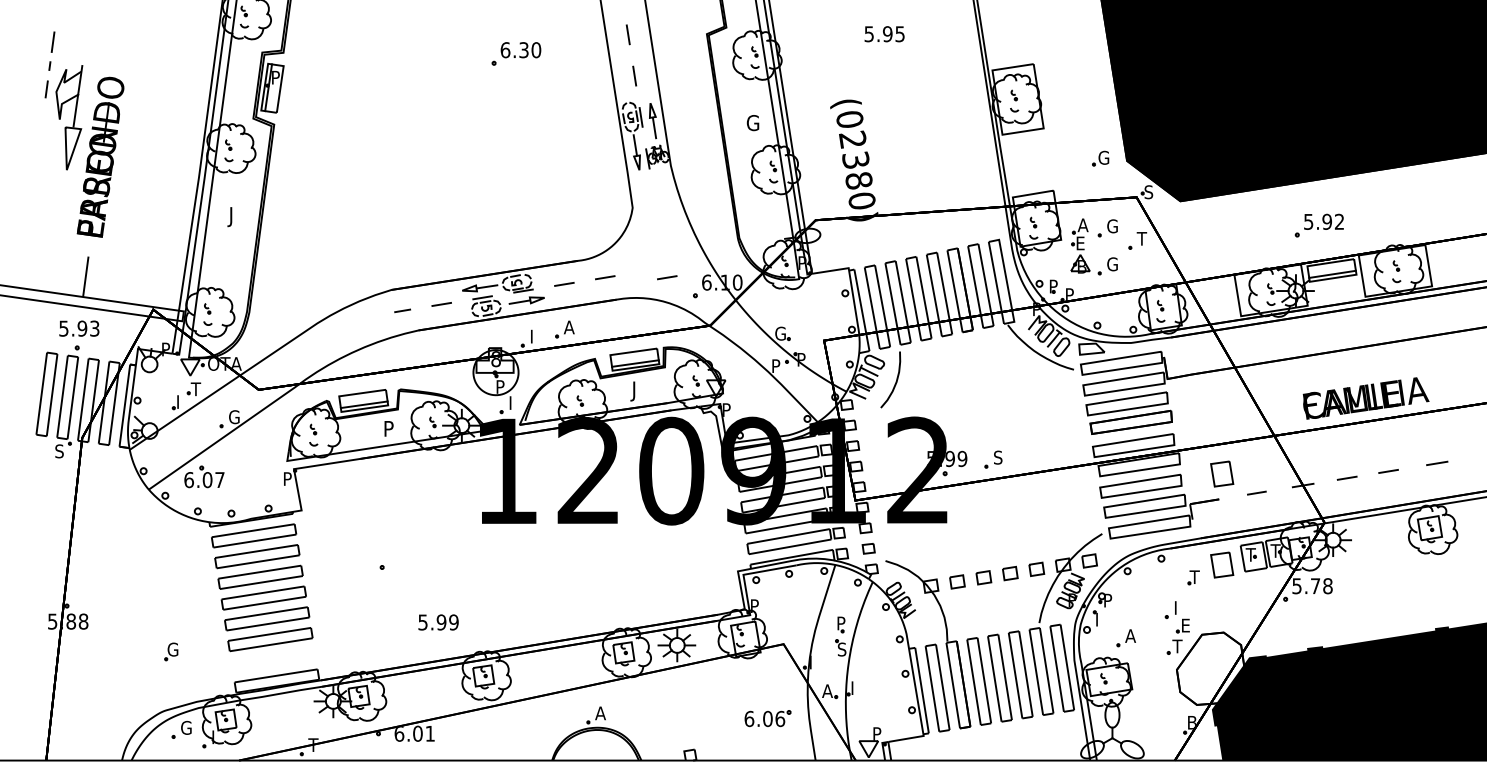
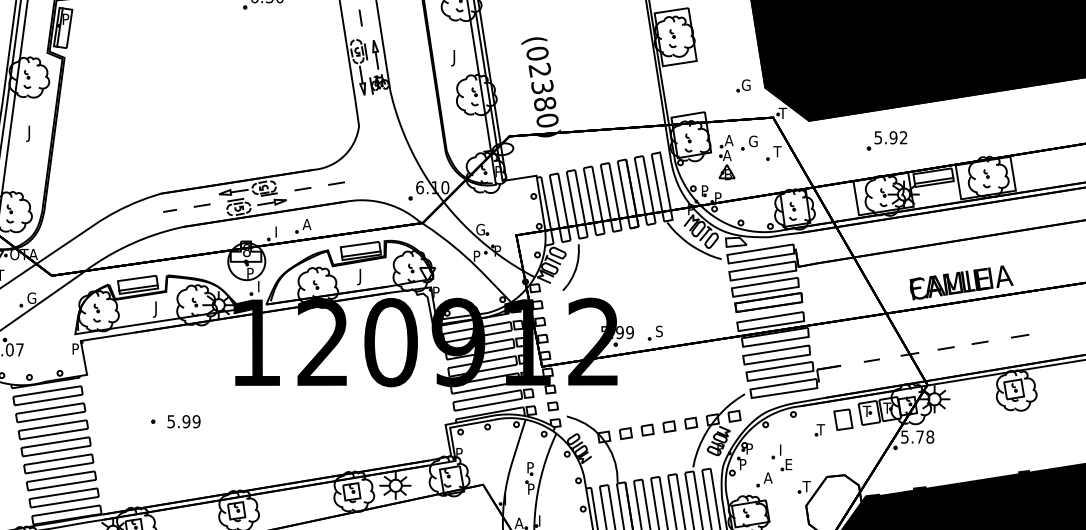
text: (751, 125) -> (456, 58), G -> J
text: (1148, 192) -> (782, 113), S -> T
part: (1318, 225) -> (886, 140), moved
text: (1080, 243) -> (727, 155), E -> A
part: (1107, 266) -> (749, 174), removed
line: (667, 277) -> (387, 183), removed
text: (387, 430) -> (157, 309), P -> J
part: (1222, 473) -> (843, 344), removed
text: (1100, 616) -> (743, 461), I -> P
part: (1176, 617) -> (781, 457), moved
text: (438, 622) -> (183, 421), moved
text: (841, 649) -> (530, 489), S -> P
part: (273, 659) -> (63, 497), added

